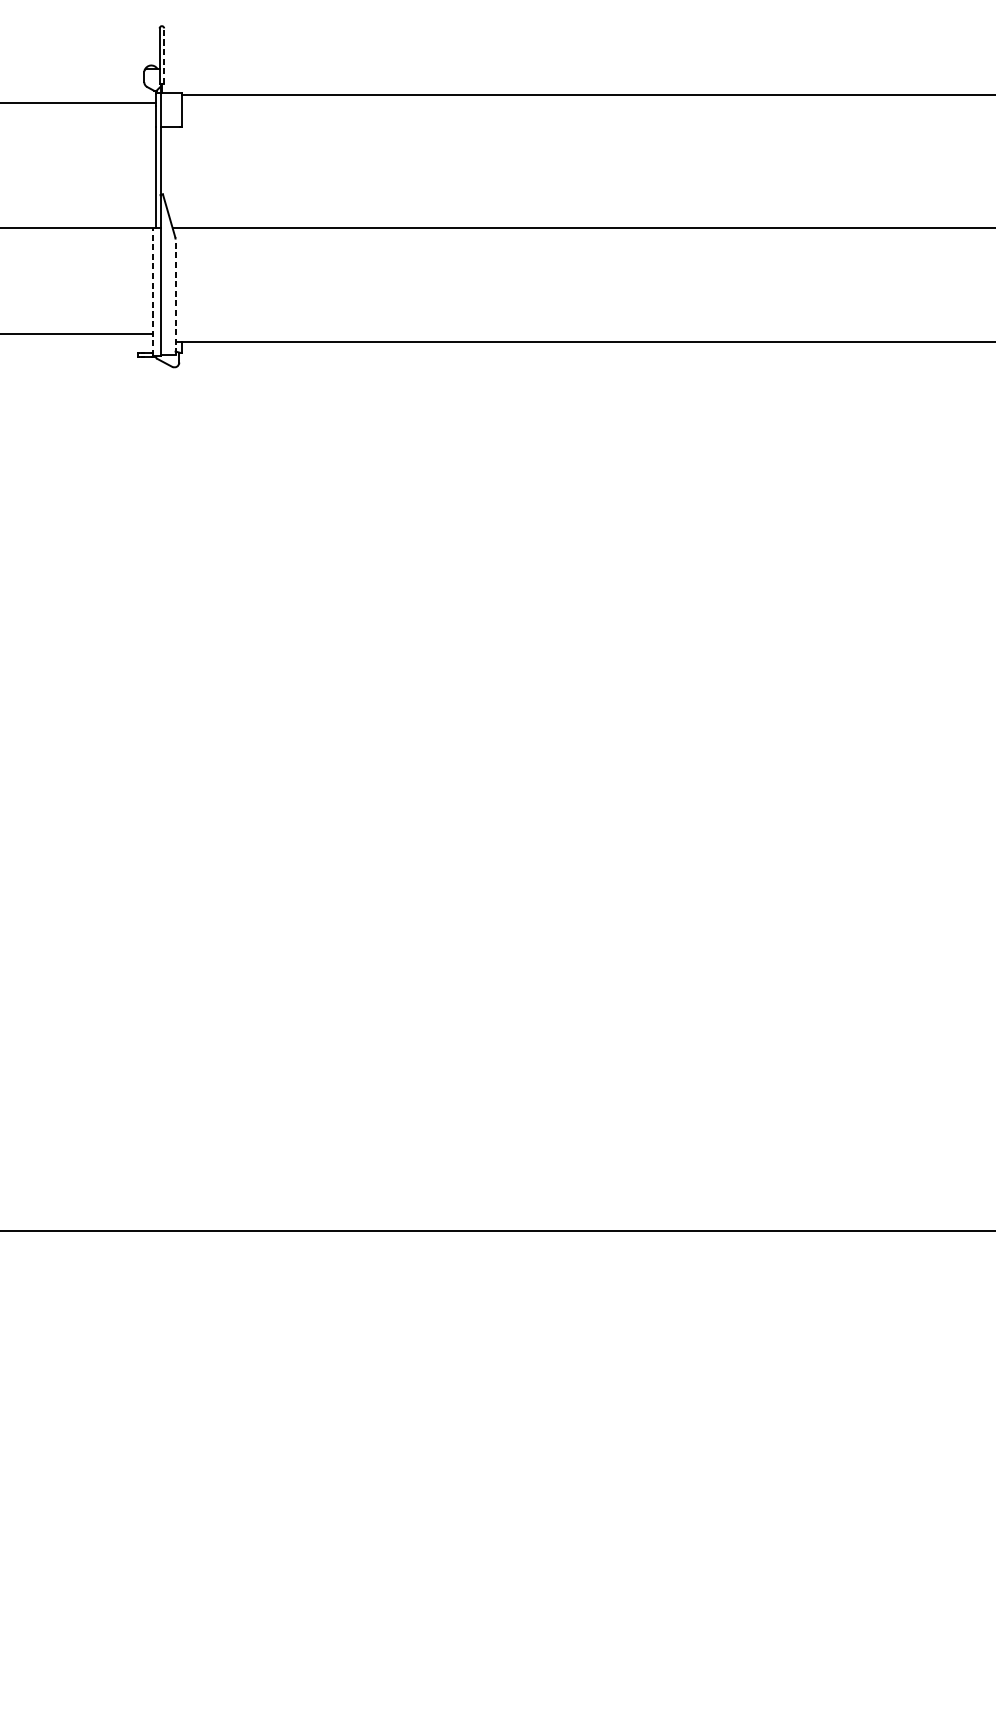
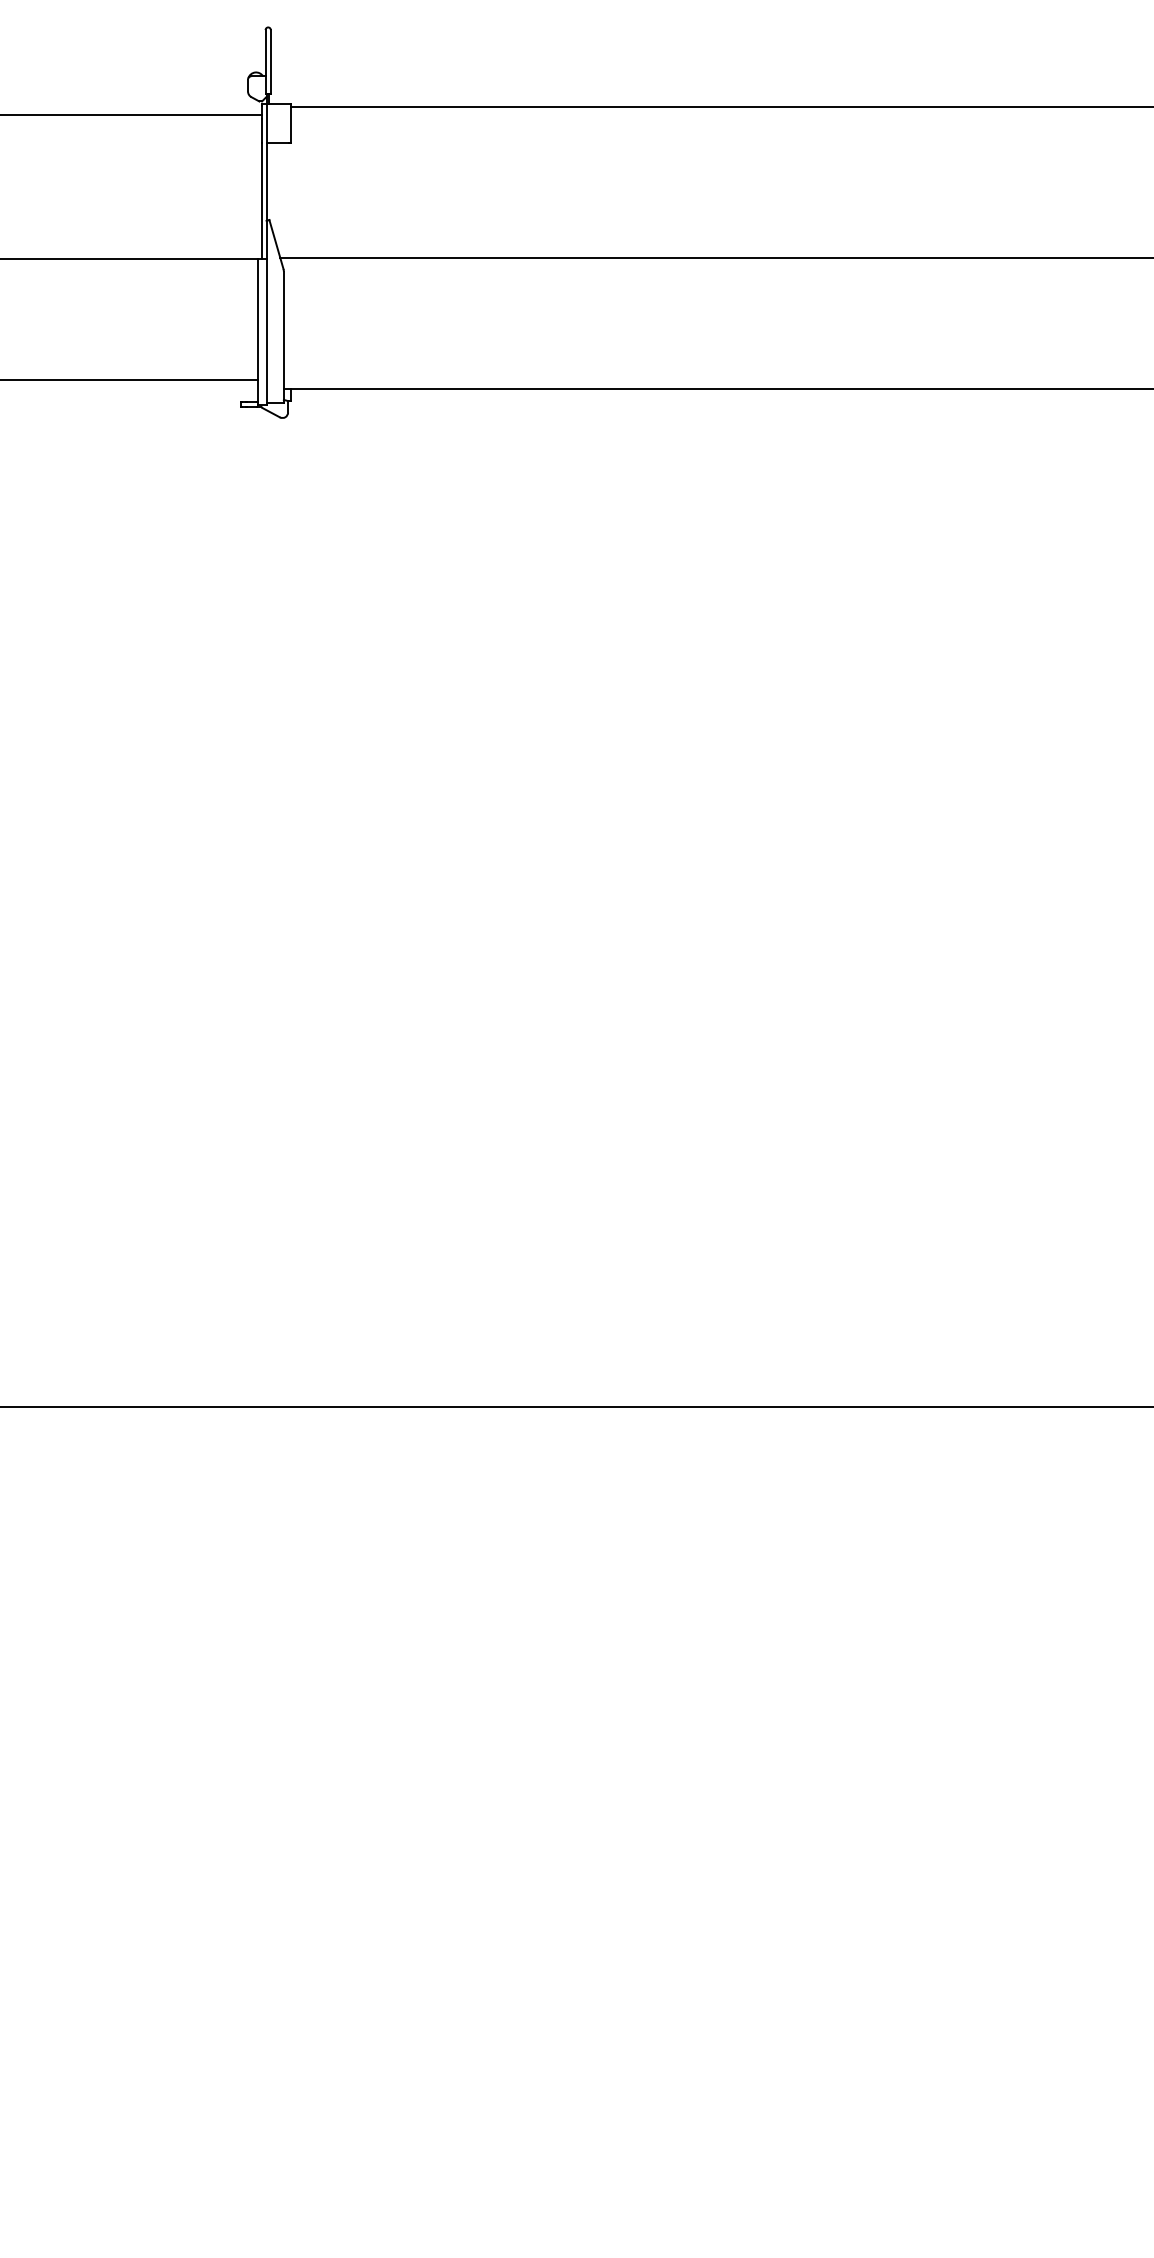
line: (163, 55) -> (270, 61), dashed -> solid
line: (153, 291) -> (258, 331), dashed -> solid
line: (175, 297) -> (283, 337), dashed -> solid

